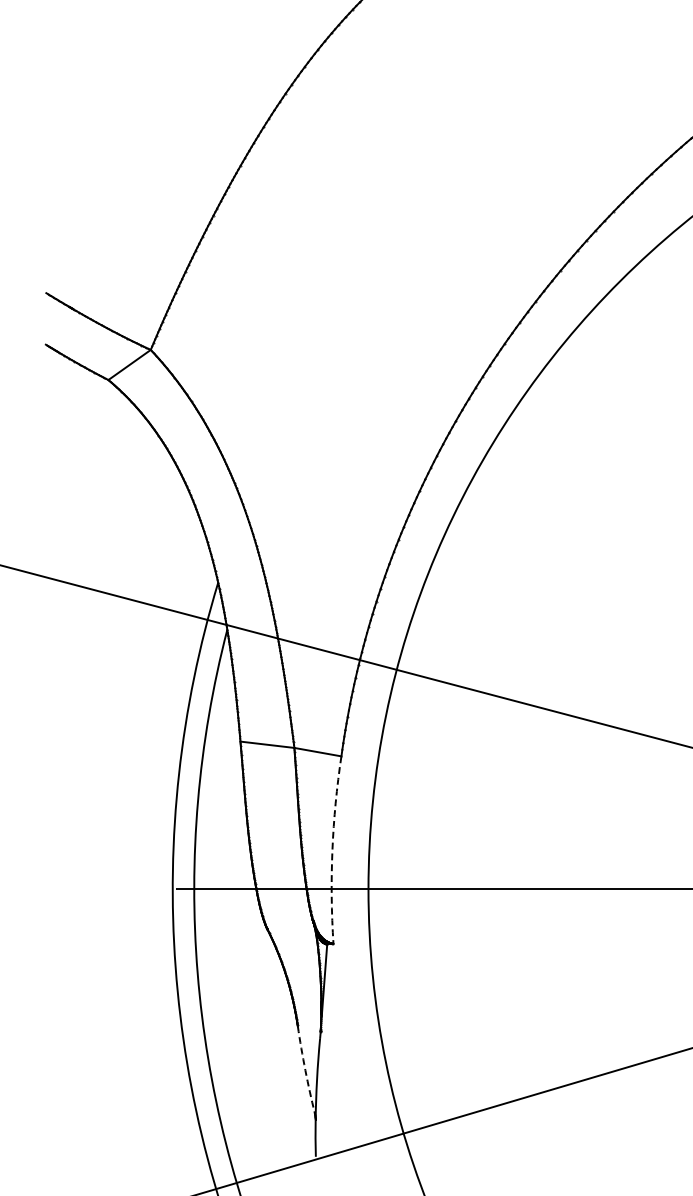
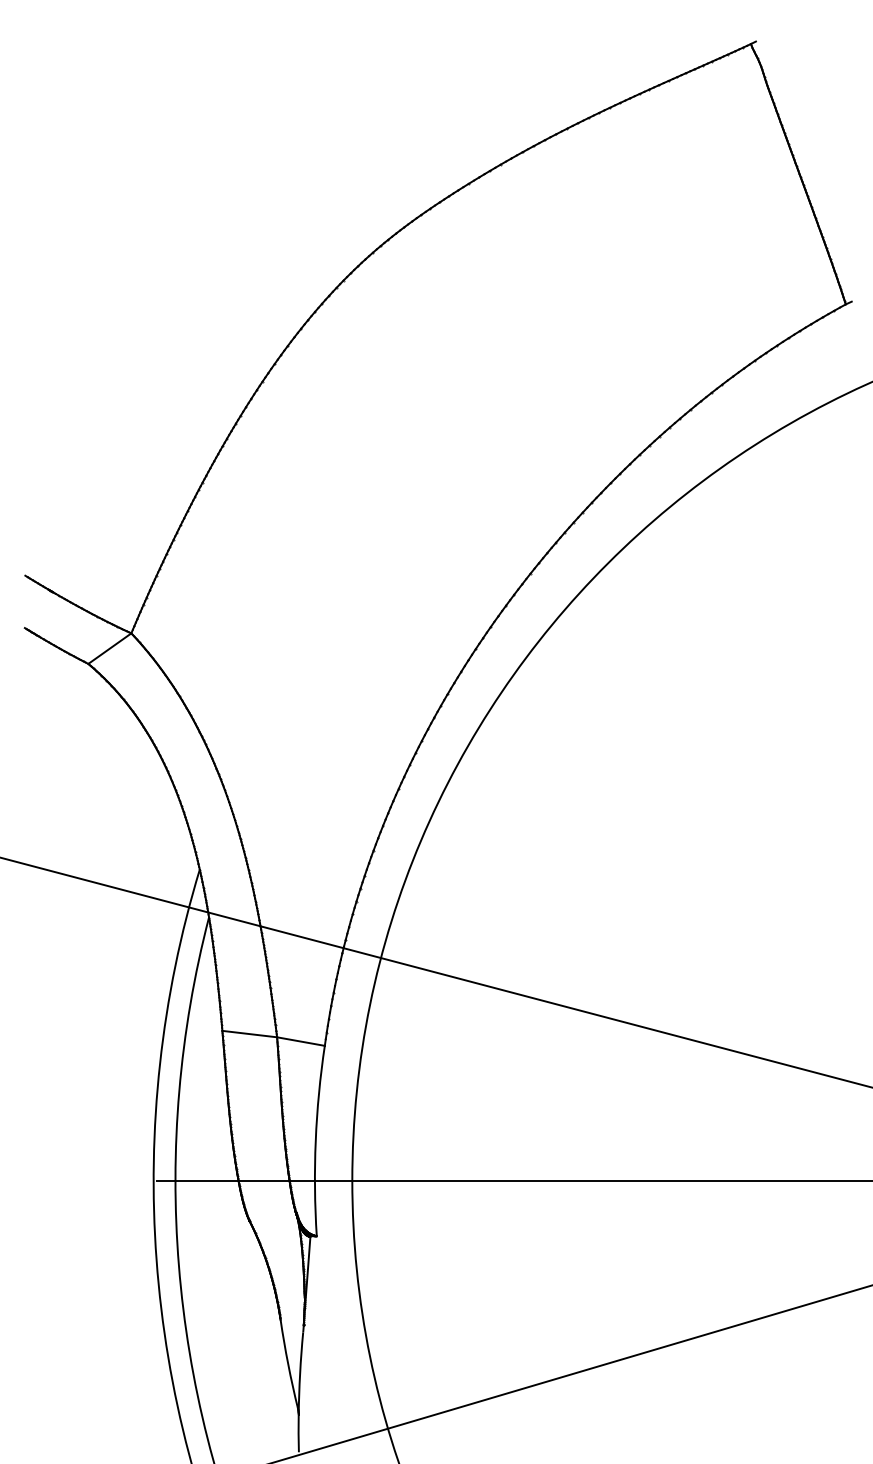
arc: (332, 849) -> (315, 1140), dashed -> solid
arc: (305, 1070) -> (288, 1364), dashed -> solid

